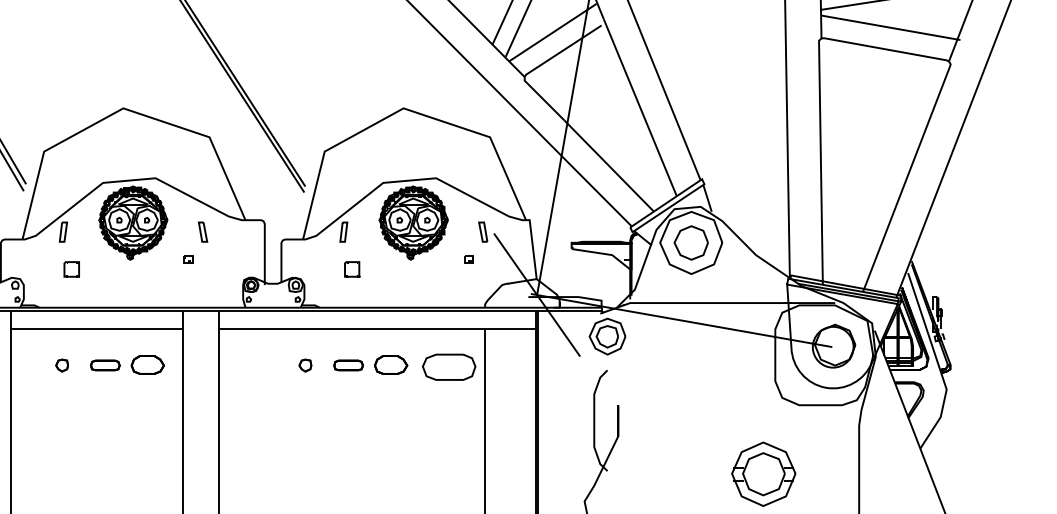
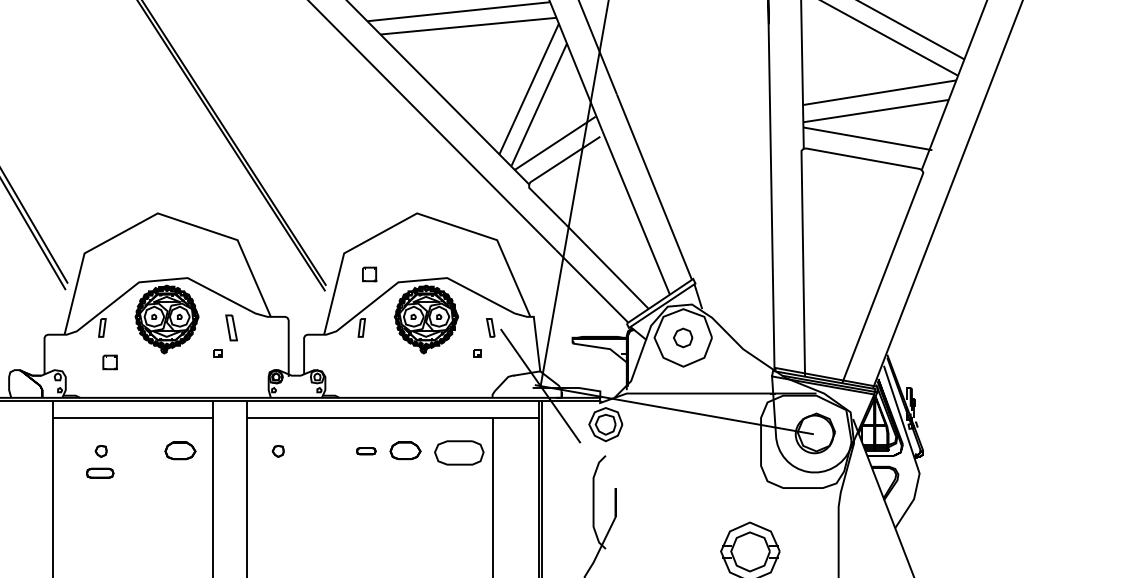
part: (202, 231) -> (231, 327), size x1.4
part: (690, 242) -> (682, 337), size x0.6
part: (352, 269) -> (369, 274), moved
part: (105, 364) -> (100, 472), moved
part: (348, 364) -> (366, 450), size x0.7
part: (304, 365) -> (277, 451), moved

